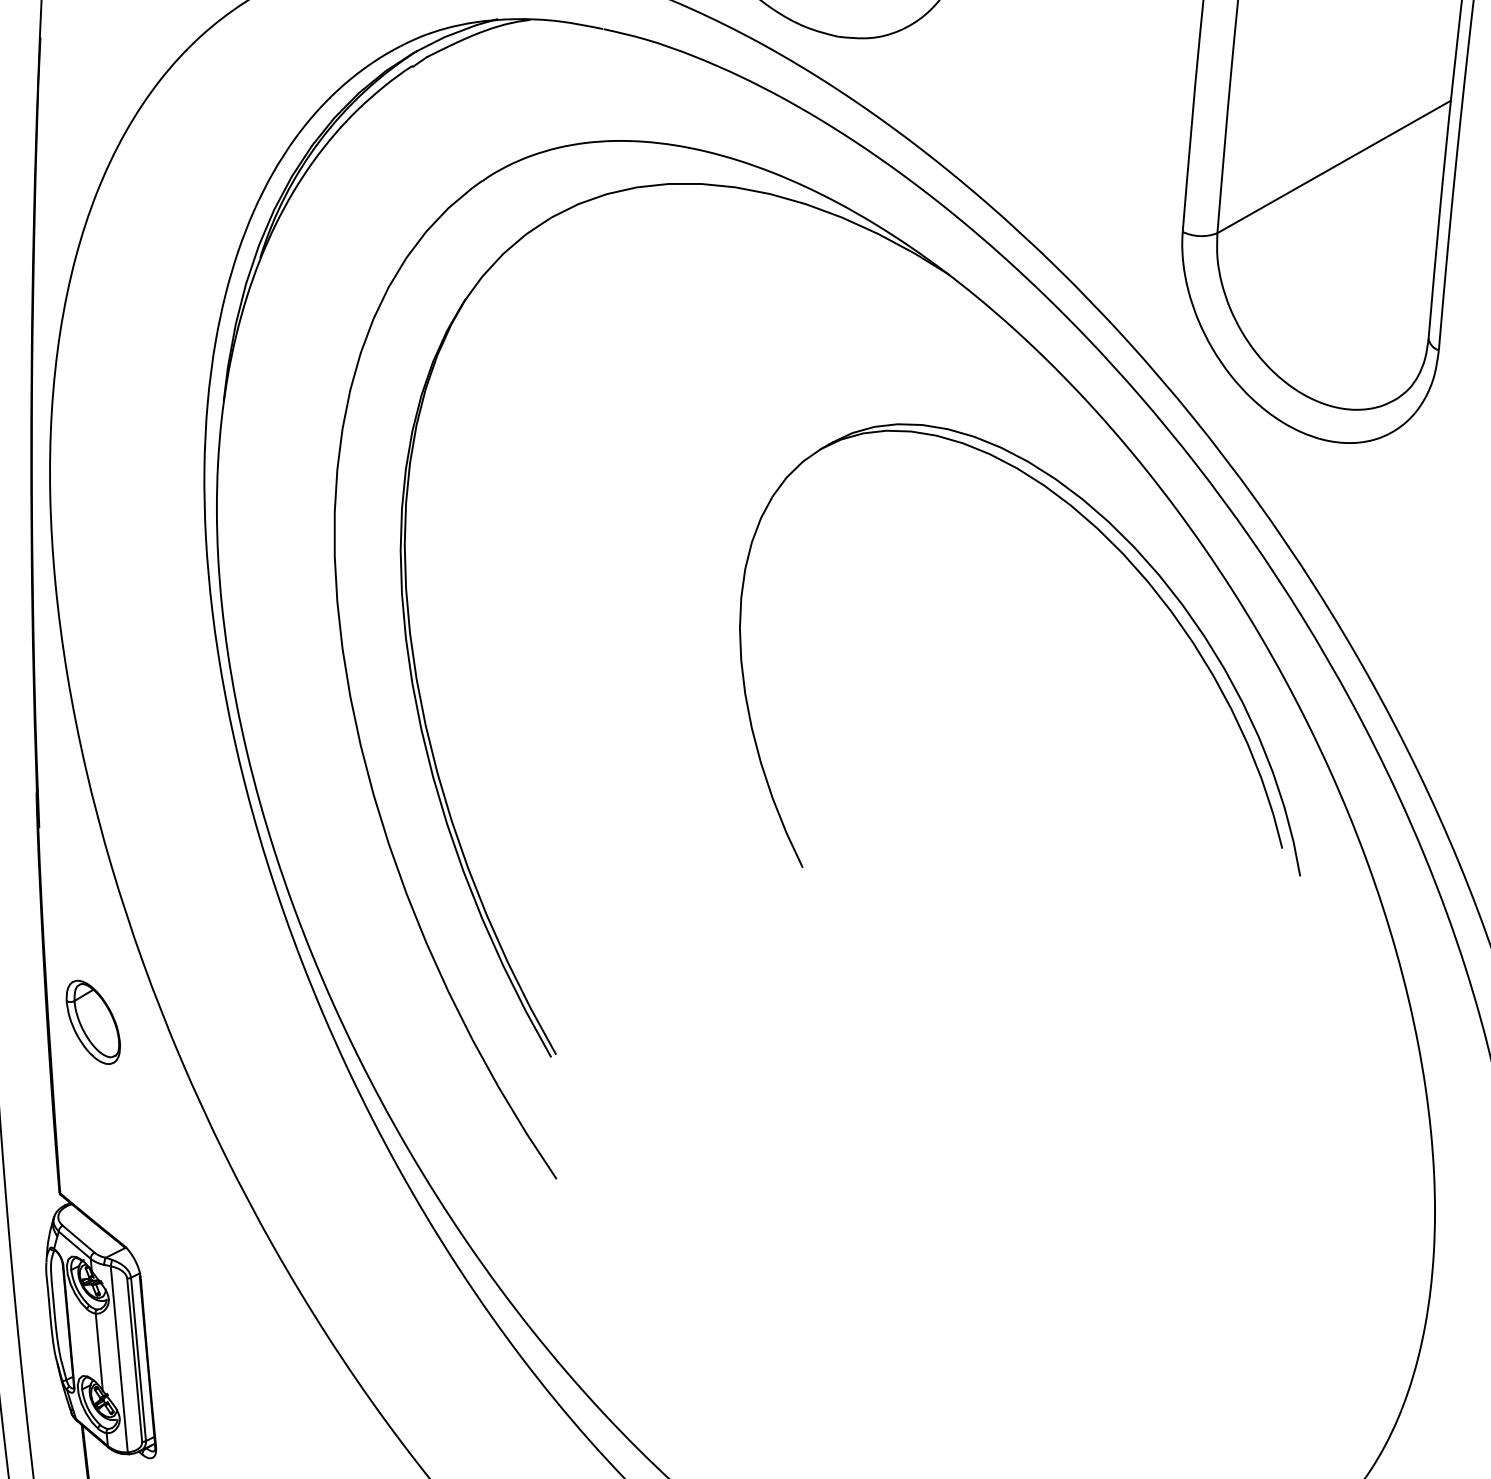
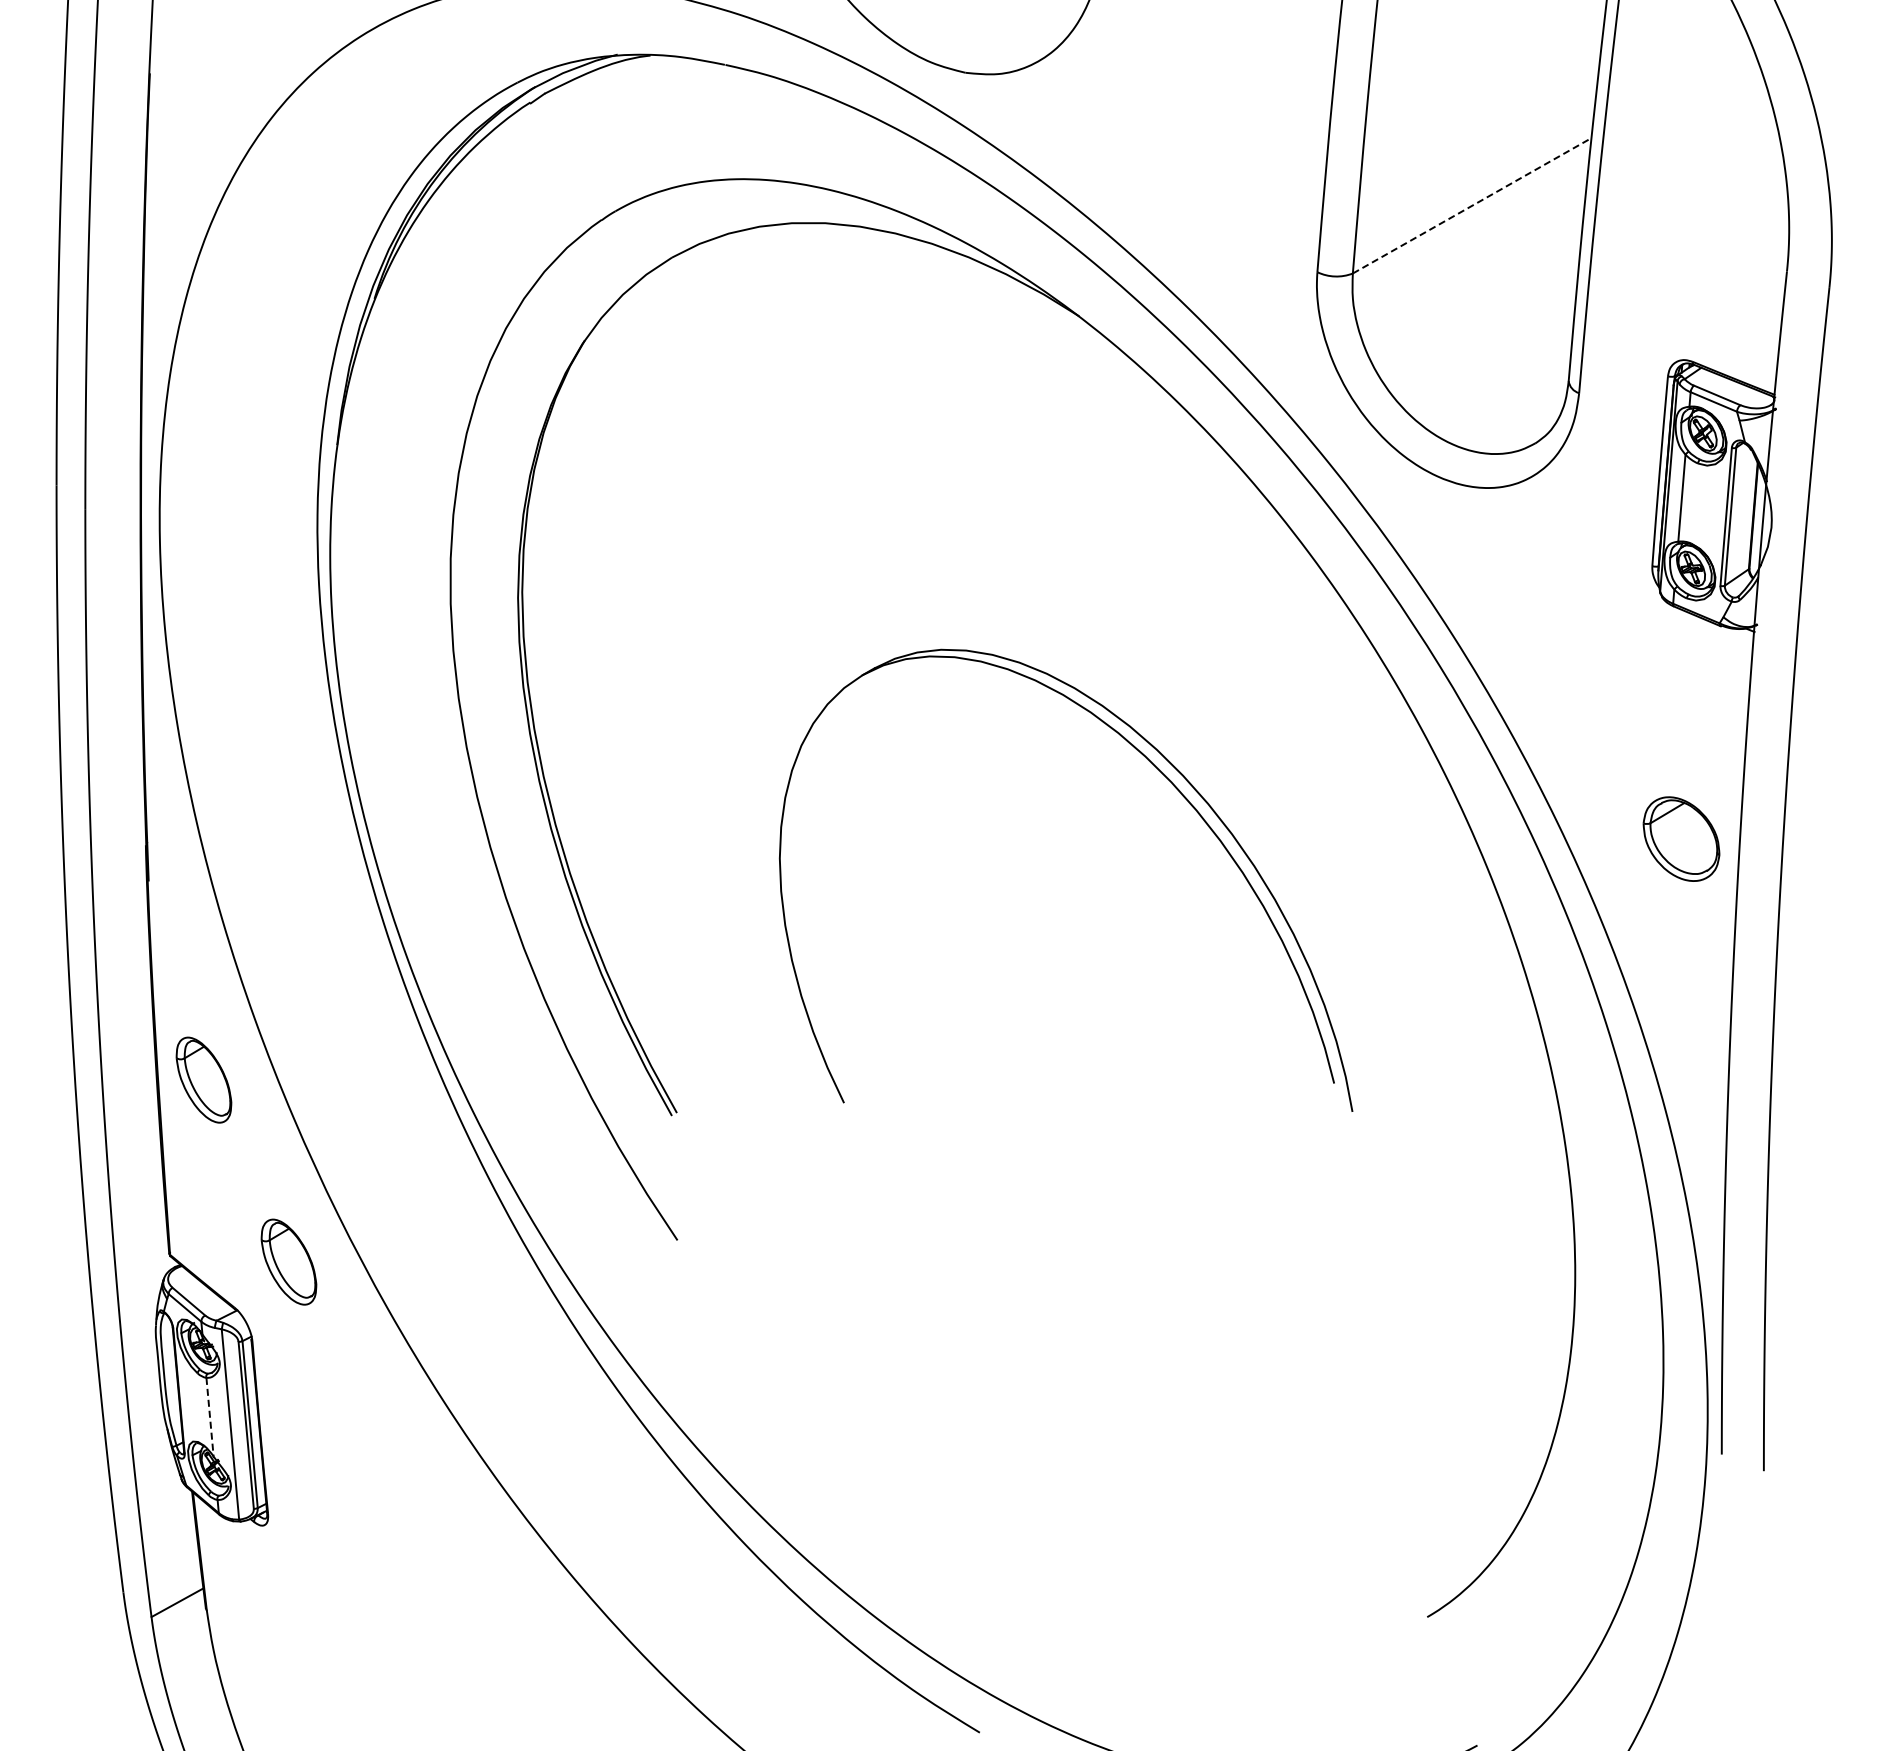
line: (1334, 166) -> (1472, 205), solid -> dashed
part: (1125, 558) -> (1173, 786), moved
part: (176, 1199) -> (288, 1261), added
line: (99, 1352) -> (210, 1417), solid -> dashed

